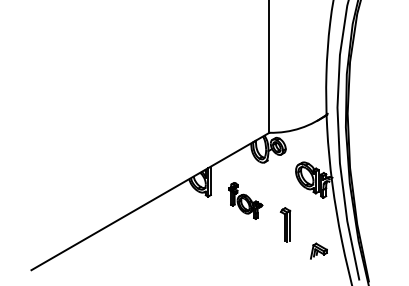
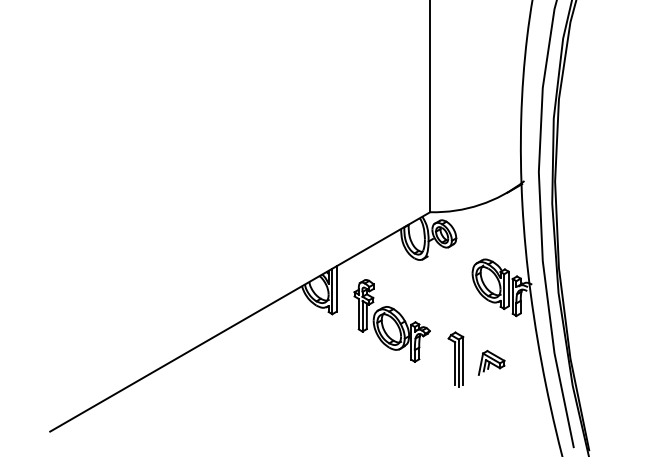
part: (245, 200) -> (391, 320), size x1.43
part: (318, 250) -> (490, 361), moved

